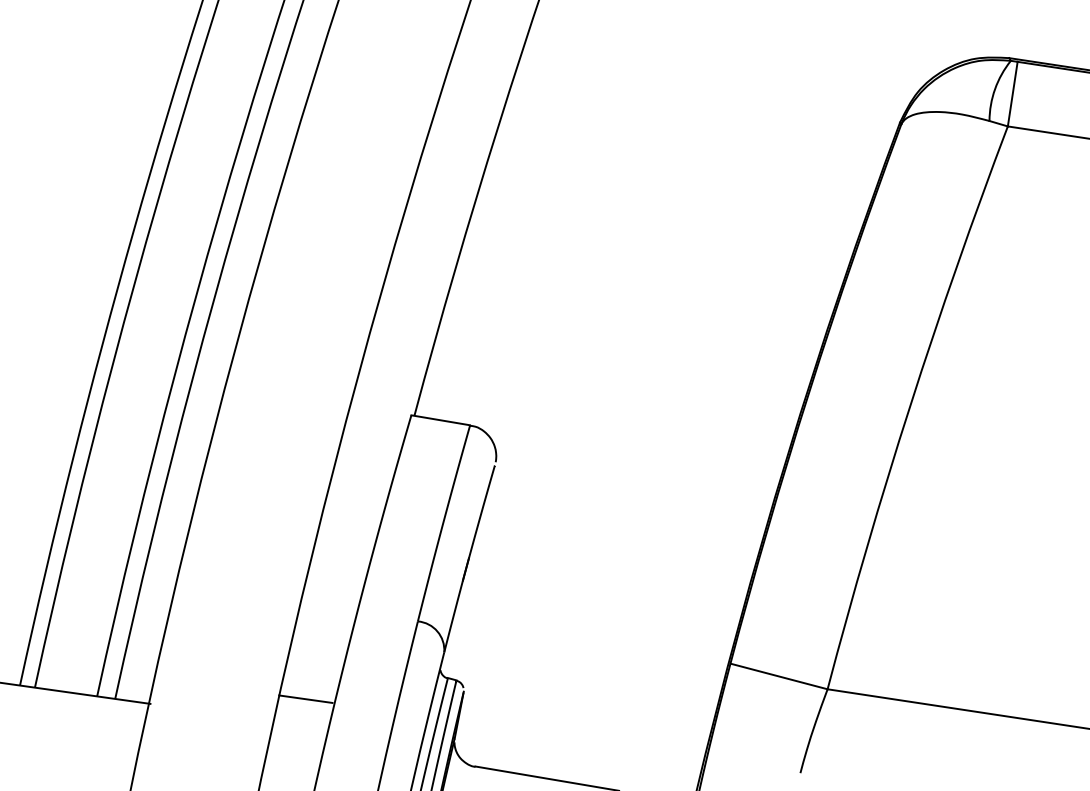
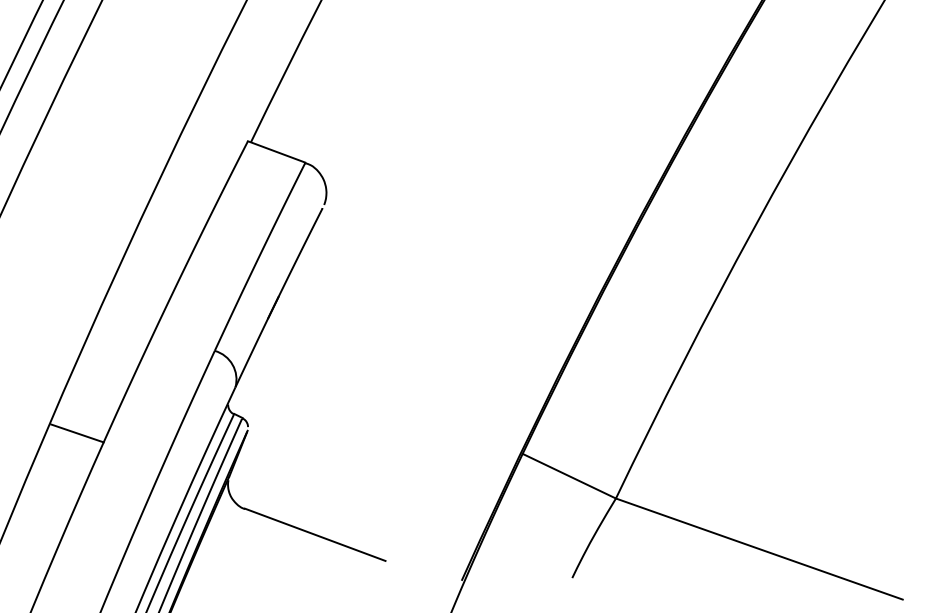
line: (305, 698) -> (77, 432), moved

